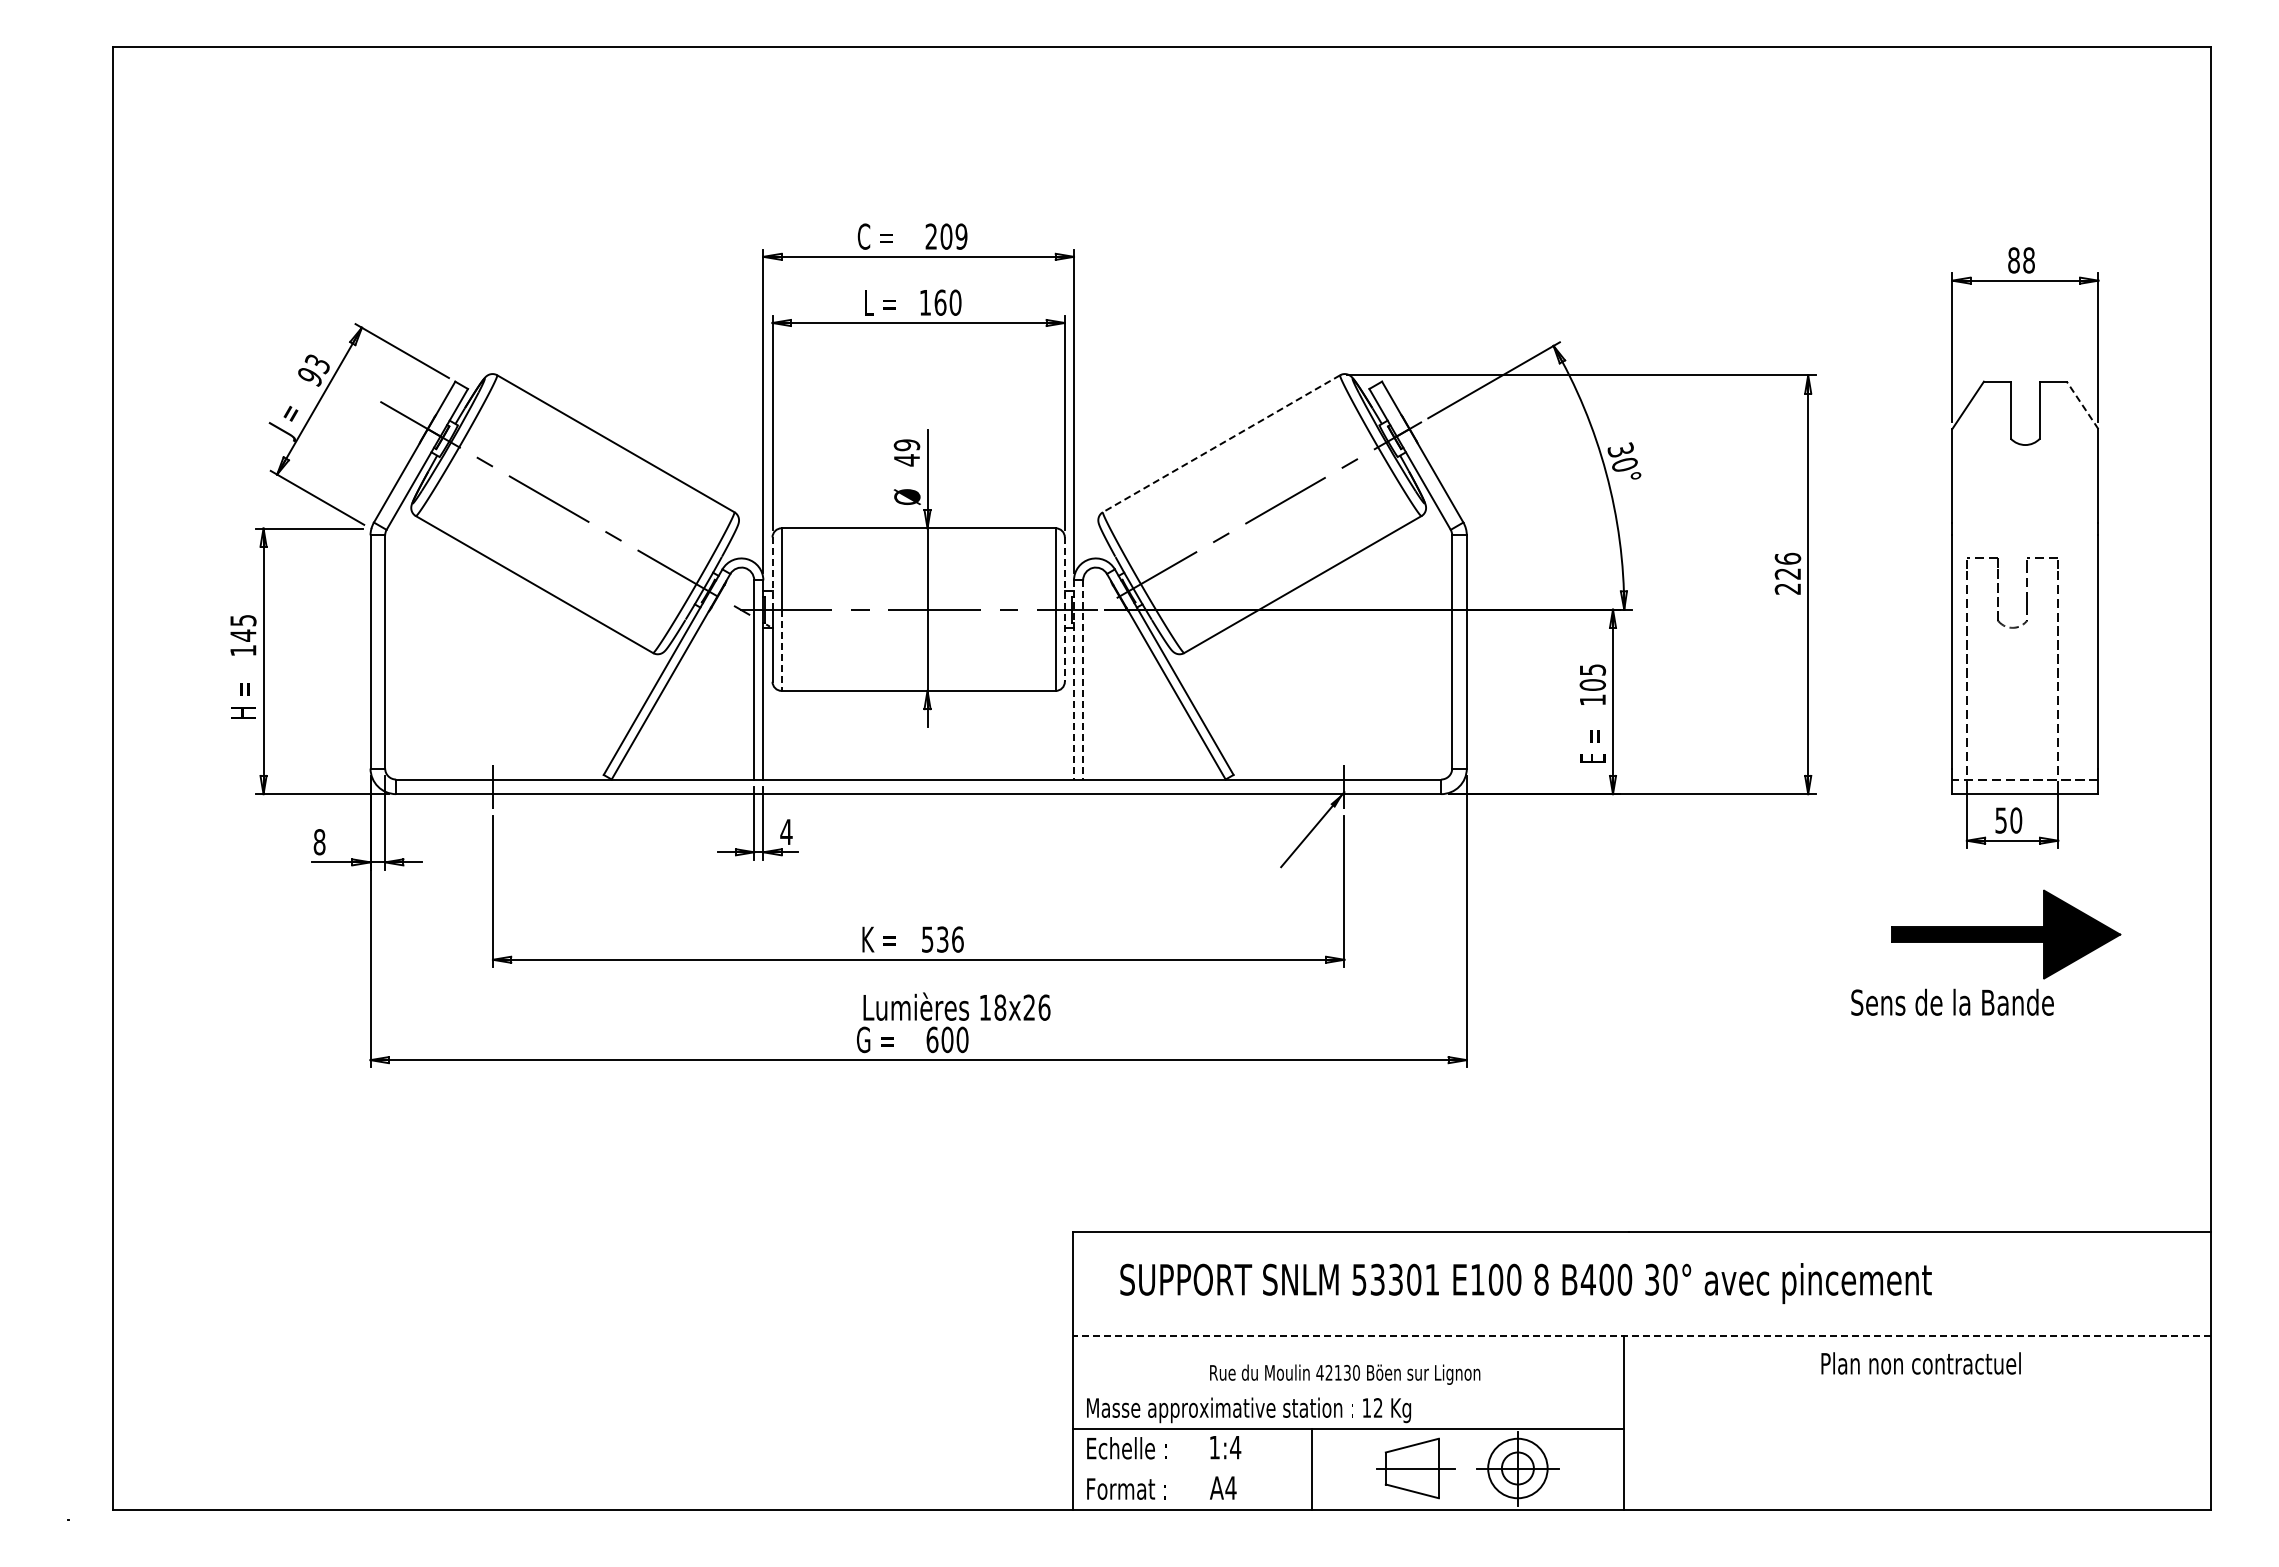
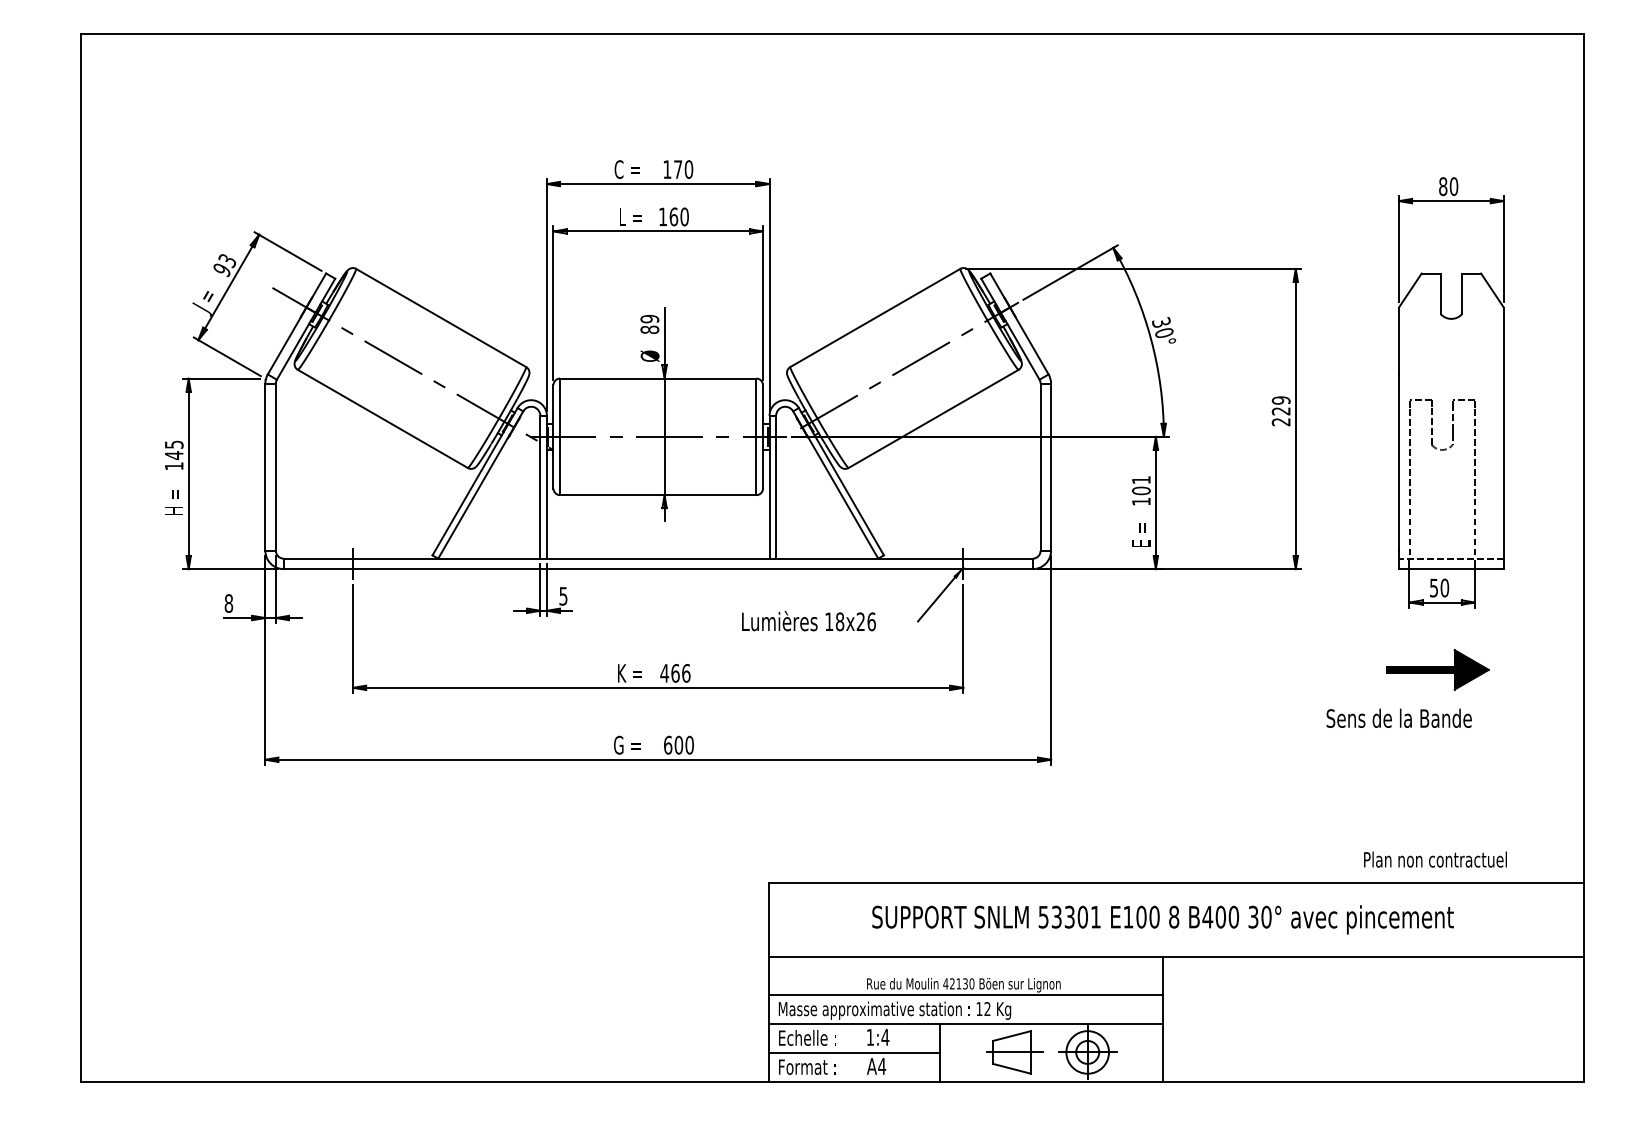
text: (946, 236) -> (678, 169), 209 -> 170
text: (2028, 260) -> (1453, 186), 88 -> 80
line: (2082, 405) -> (1492, 290), dashed -> solid
line: (1221, 443) -> (875, 317), dashed -> solid
text: (906, 460) -> (649, 330), 49 -> 89
text: (1787, 558) -> (1280, 400), 226 -> 229
line: (772, 573) -> (553, 410), dashed -> solid
line: (1064, 610) -> (762, 437), dashed -> solid
line: (781, 650) -> (559, 466), dashed -> solid
text: (1593, 669) -> (1141, 479), 105 -> 101
line: (1073, 679) -> (769, 486), dashed -> solid
line: (1083, 679) -> (776, 486), dashed -> solid
text: (786, 832) -> (563, 596), 4 -> 5
part: (2006, 934) -> (1437, 669), size x0.62
text: (934, 939) -> (669, 673), 536 -> 466
text: (956, 1006) -> (808, 620), moved
text: (1525, 1283) -> (1162, 919), moved
line: (1641, 1335) -> (1176, 957), dashed -> solid
text: (1920, 1363) -> (1435, 859), moved
line: (1348, 1388) -> (966, 995), added
line: (1192, 1469) -> (854, 1053), added

